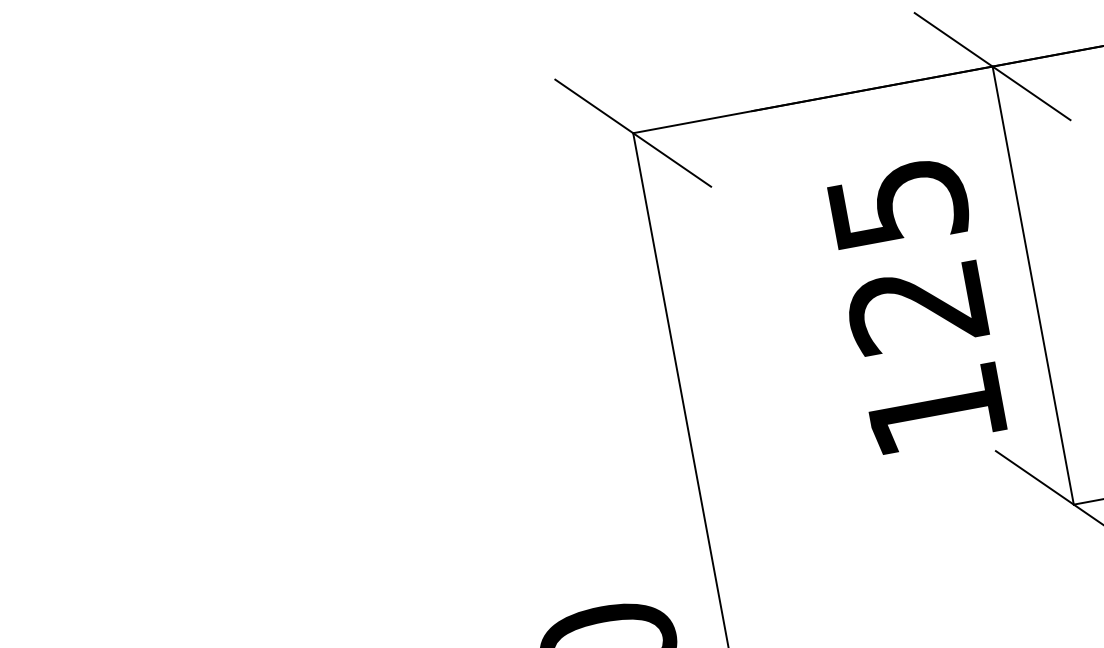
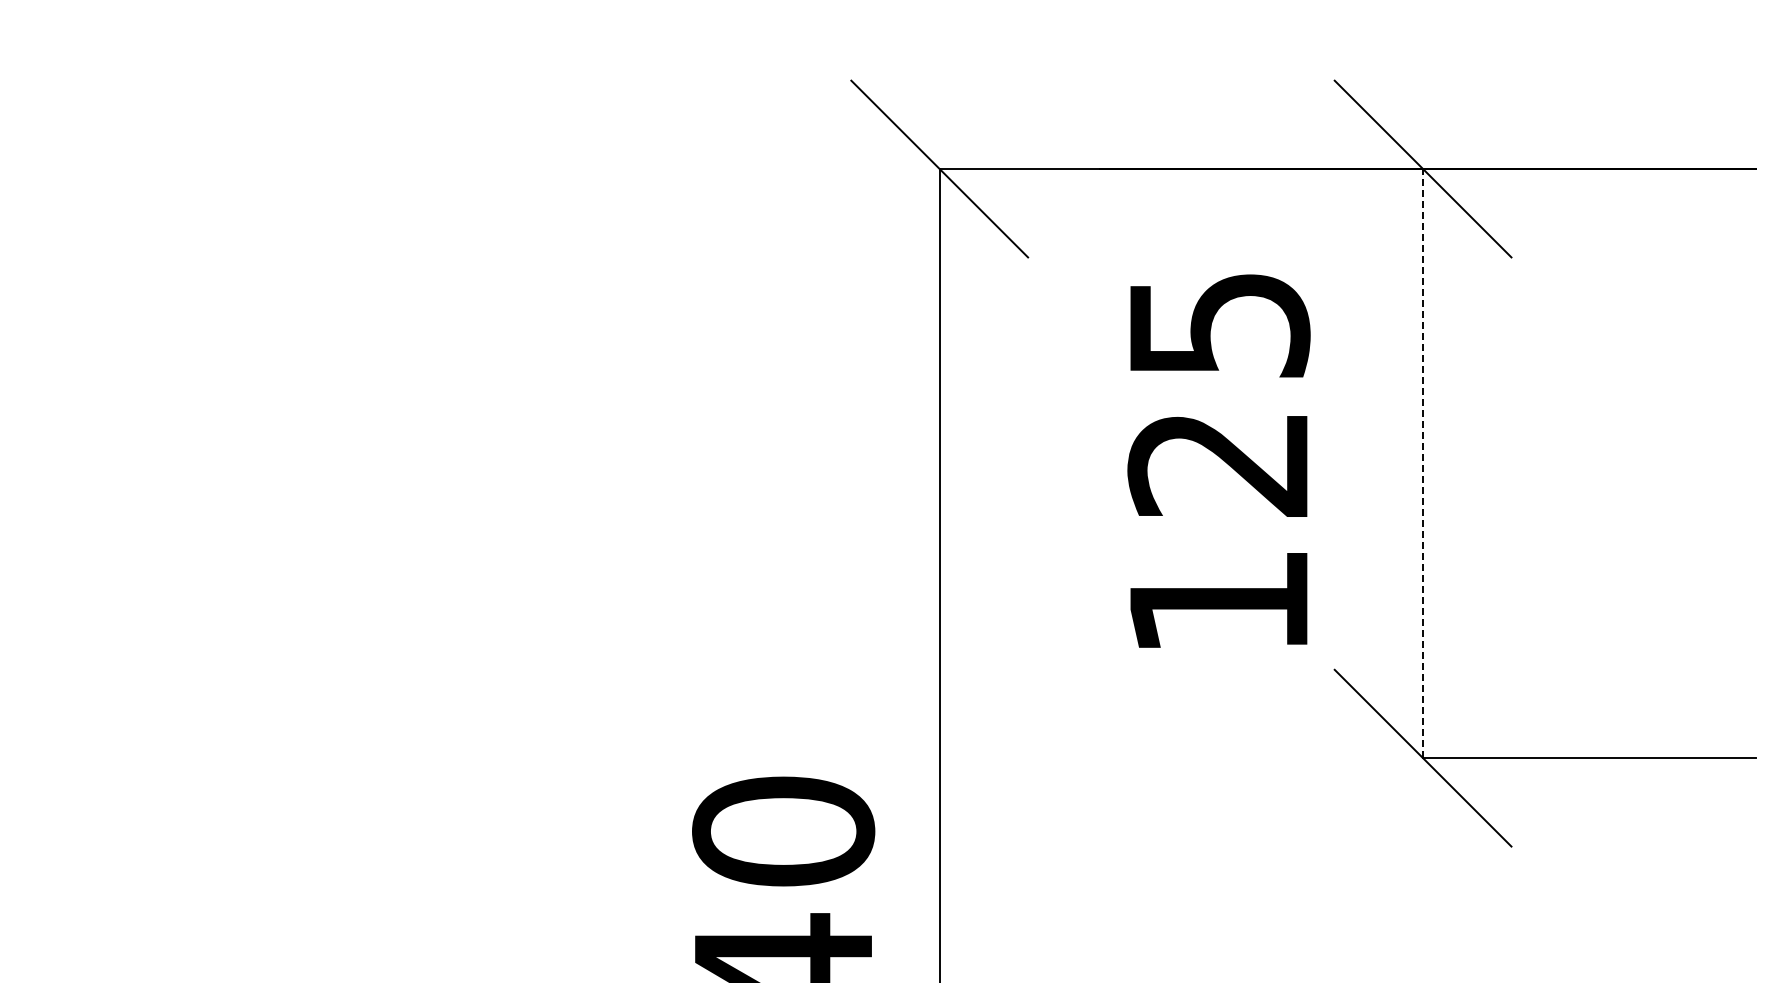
line: (1033, 285) -> (1423, 463), solid -> dashed
text: (916, 304) -> (1218, 460), moved

